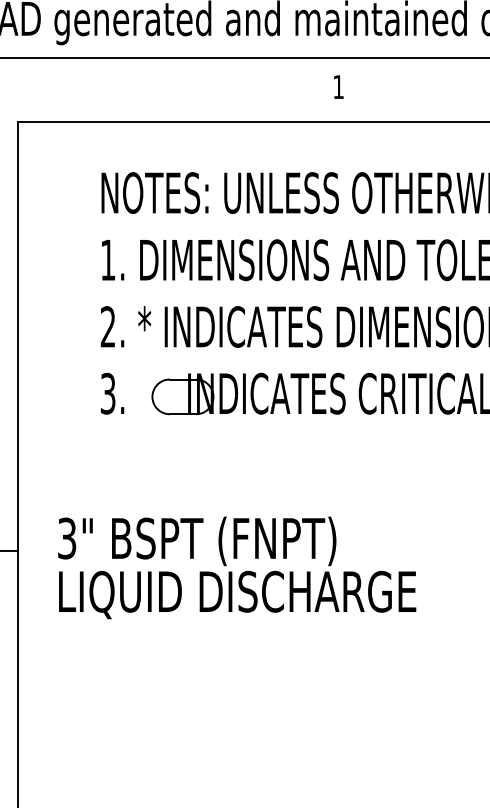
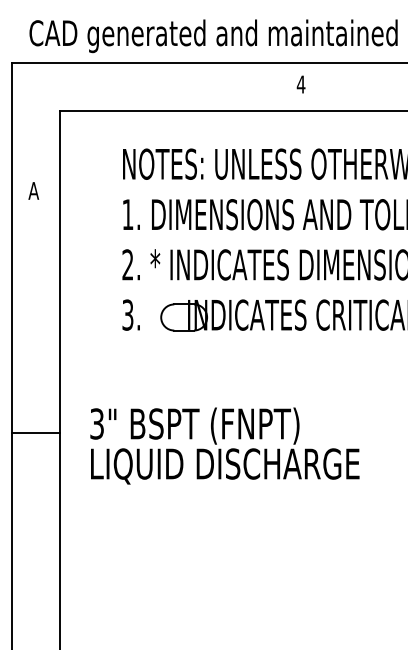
text: (337, 86) -> (300, 84), 1 -> 4

